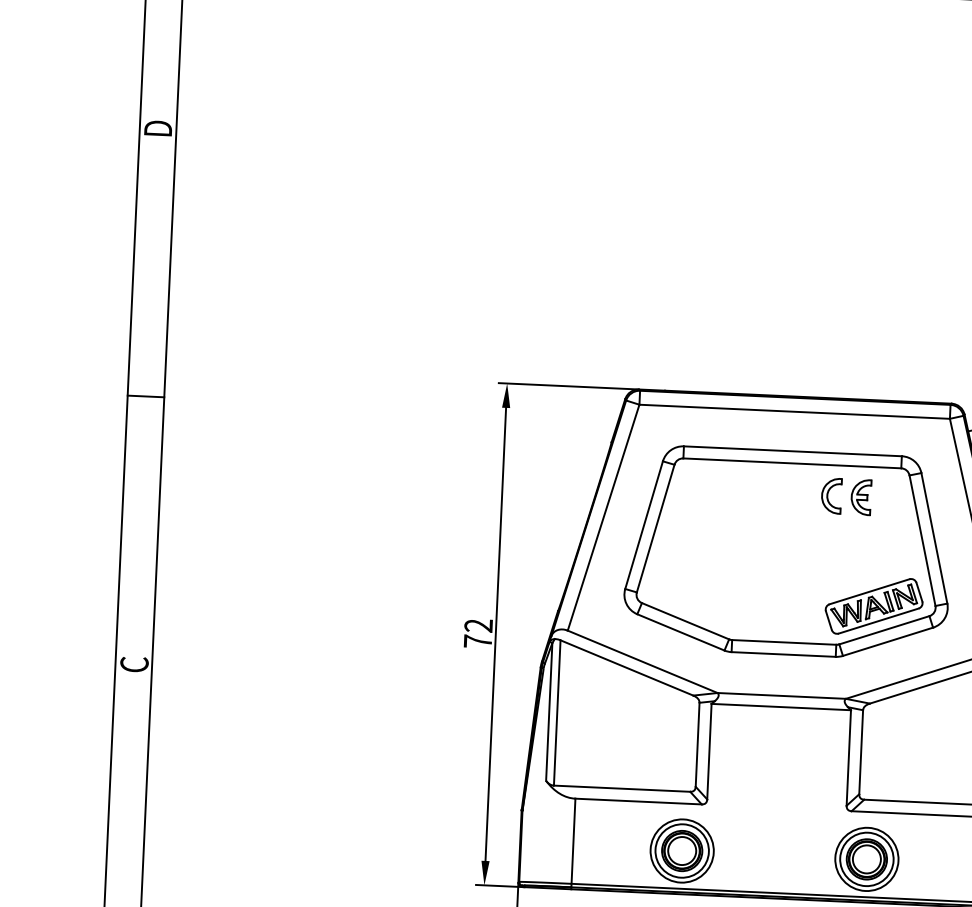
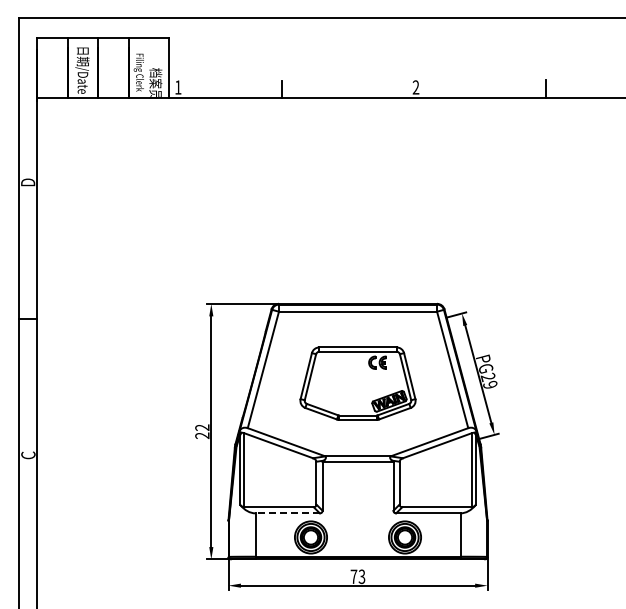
part: (787, 552) -> (357, 383), size x0.7
text: (478, 641) -> (202, 435), 72 -> 22
line: (638, 801) -> (287, 513), solid -> dashed

